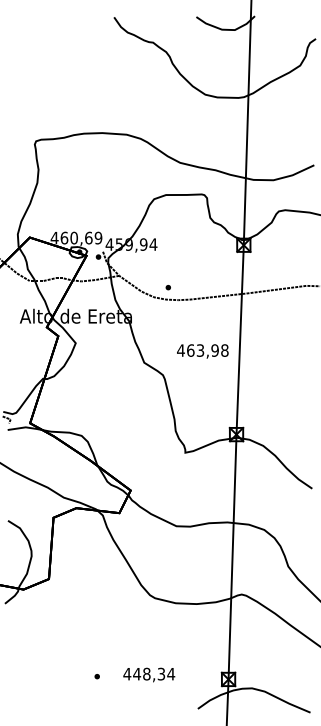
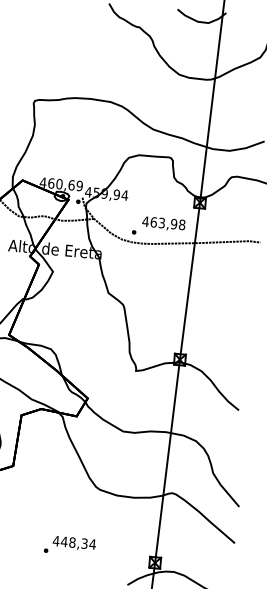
text: (202, 351) -> (163, 224), moved
text: (149, 674) -> (74, 543), moved

